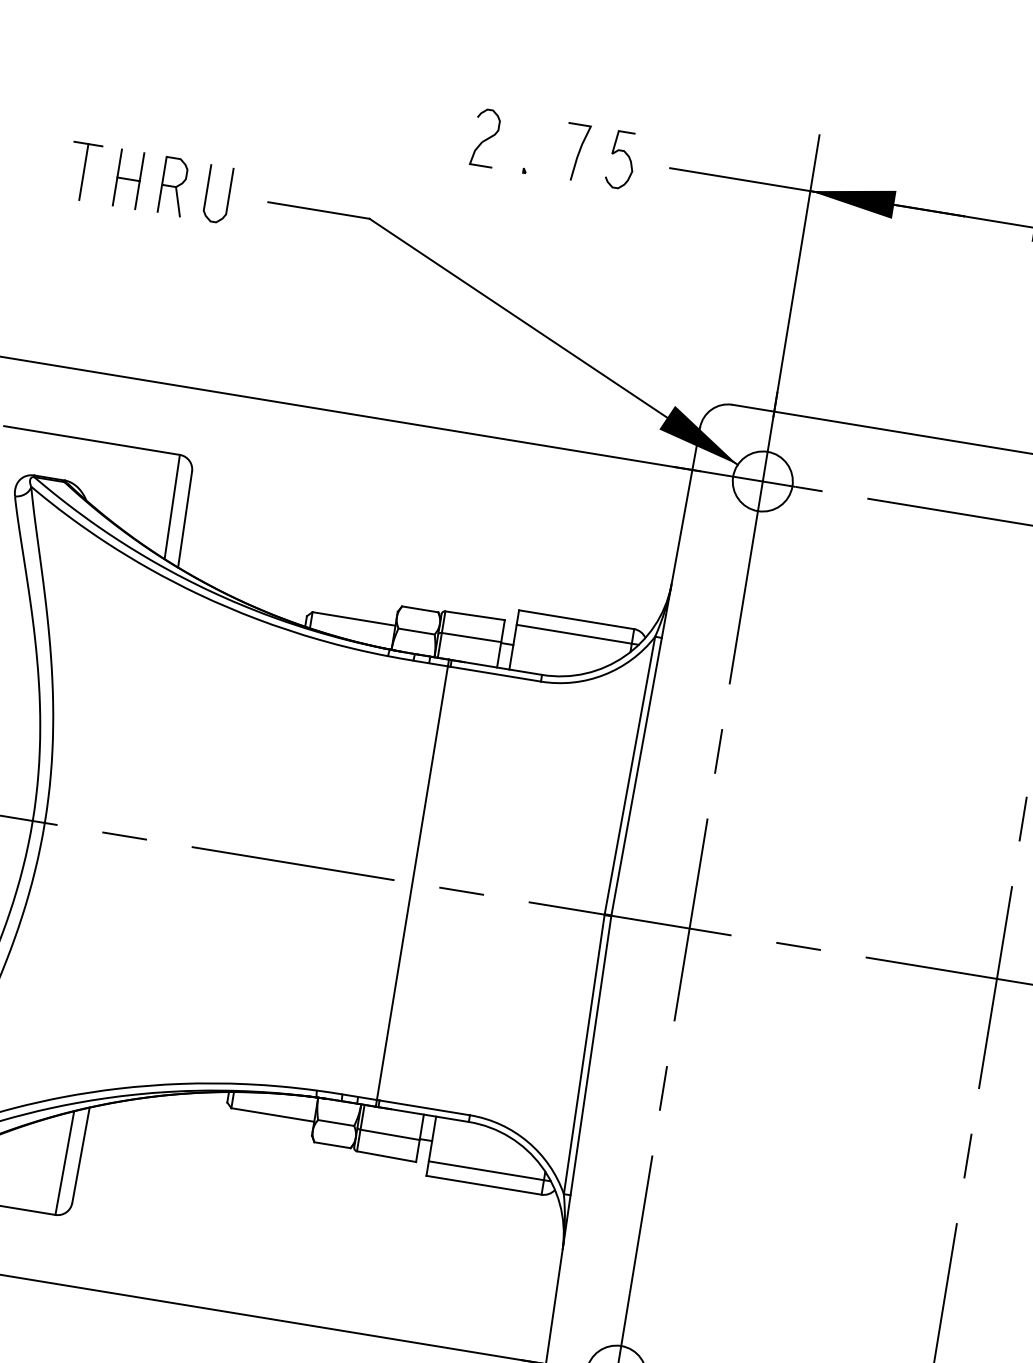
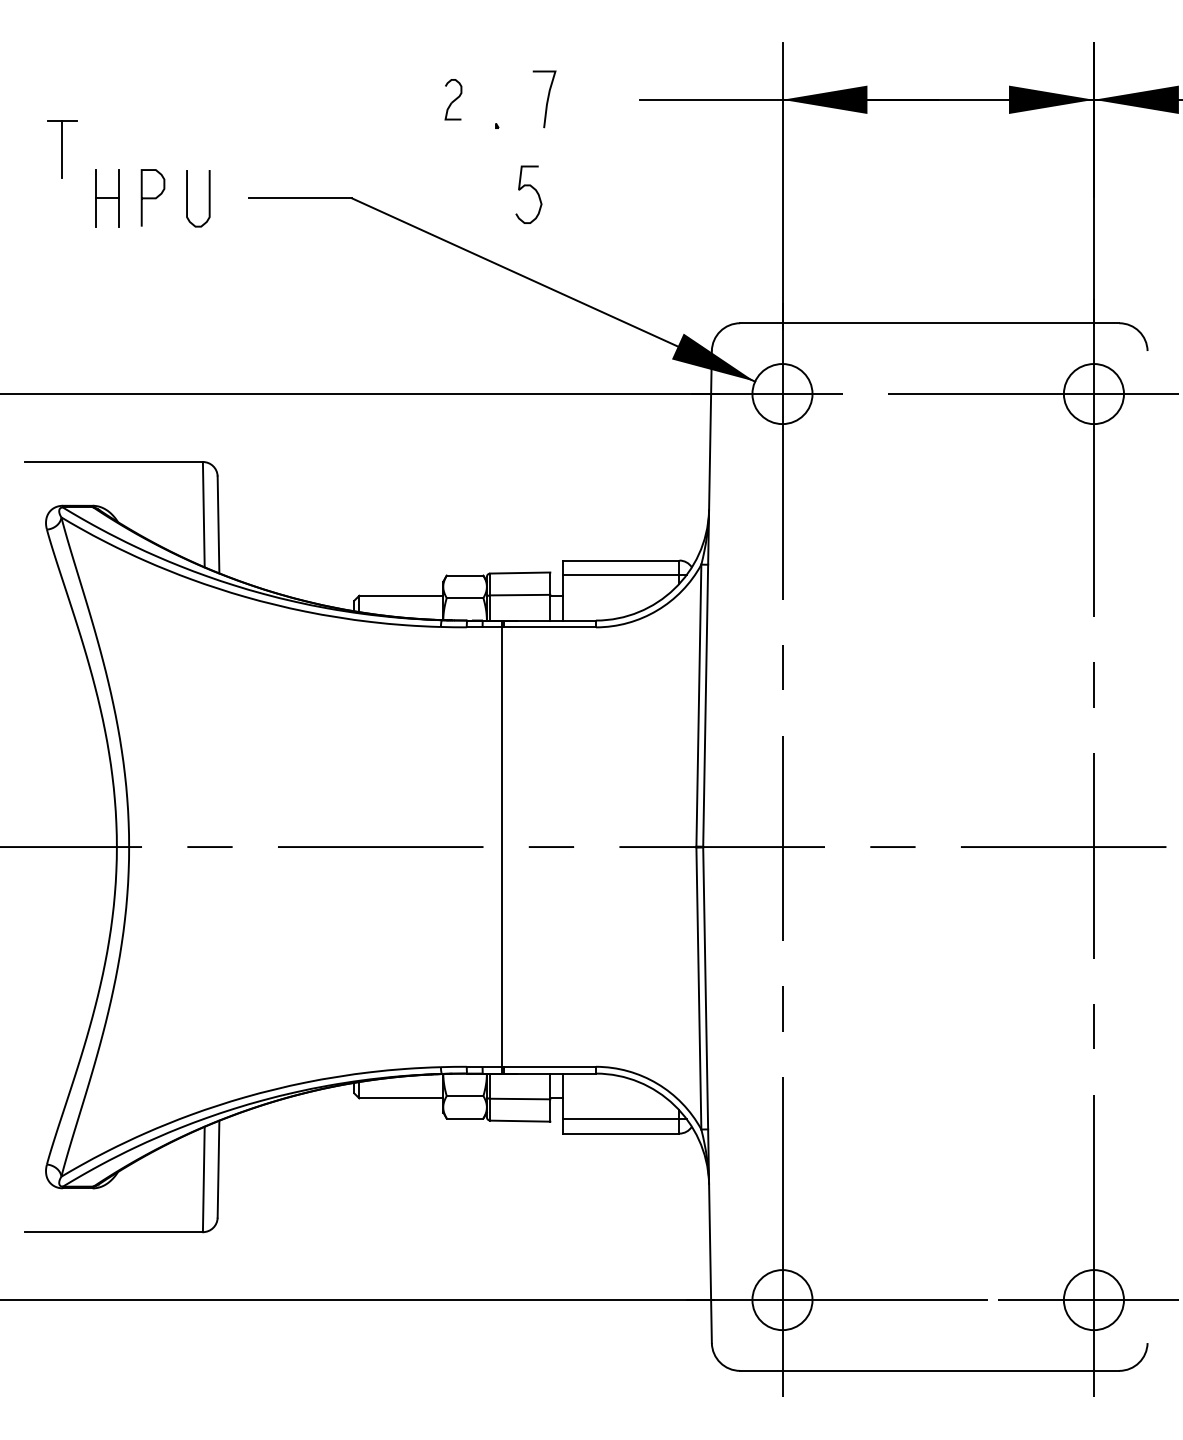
part: (485, 137) -> (453, 99), size x0.7
curve: (626, 155) -> (533, 189), moved
part: (83, 172) -> (62, 149), moved
line: (177, 201) -> (159, 212), removed

